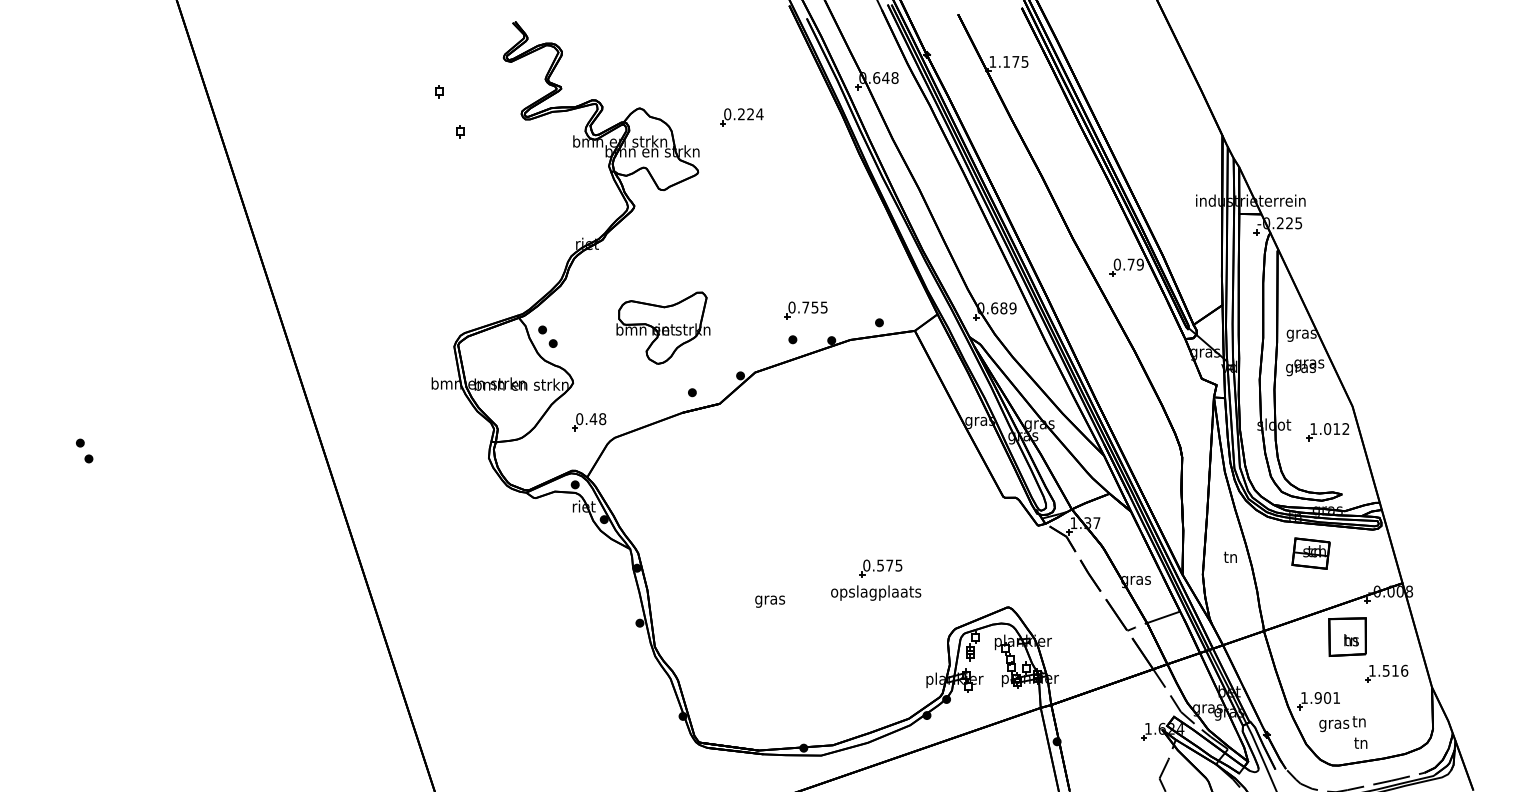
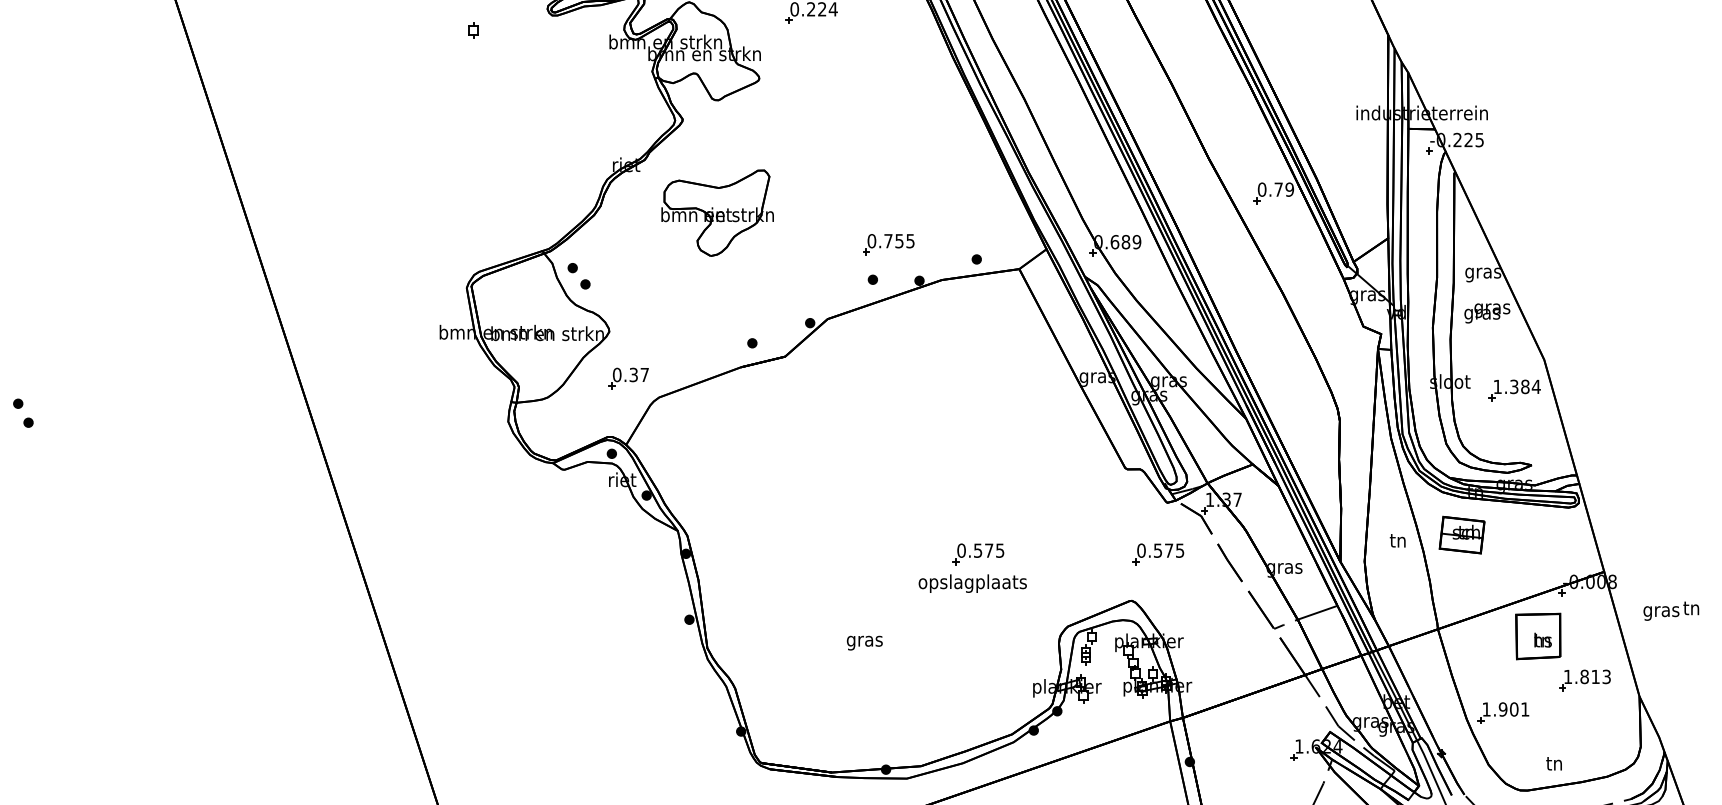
part: (663, 327) -> (717, 212), moved
text: (597, 419) -> (638, 375), 0.48 -> 0.37
text: (1336, 429) -> (1524, 387), 1.012 -> 1.384
part: (1310, 553) -> (1461, 534), moved
part: (1030, 568) -> (1157, 554), added
text: (770, 601) -> (865, 642), moved
text: (1395, 670) -> (1595, 676), 1.516 -> 1.813
text: (1342, 724) -> (1671, 611), moved

